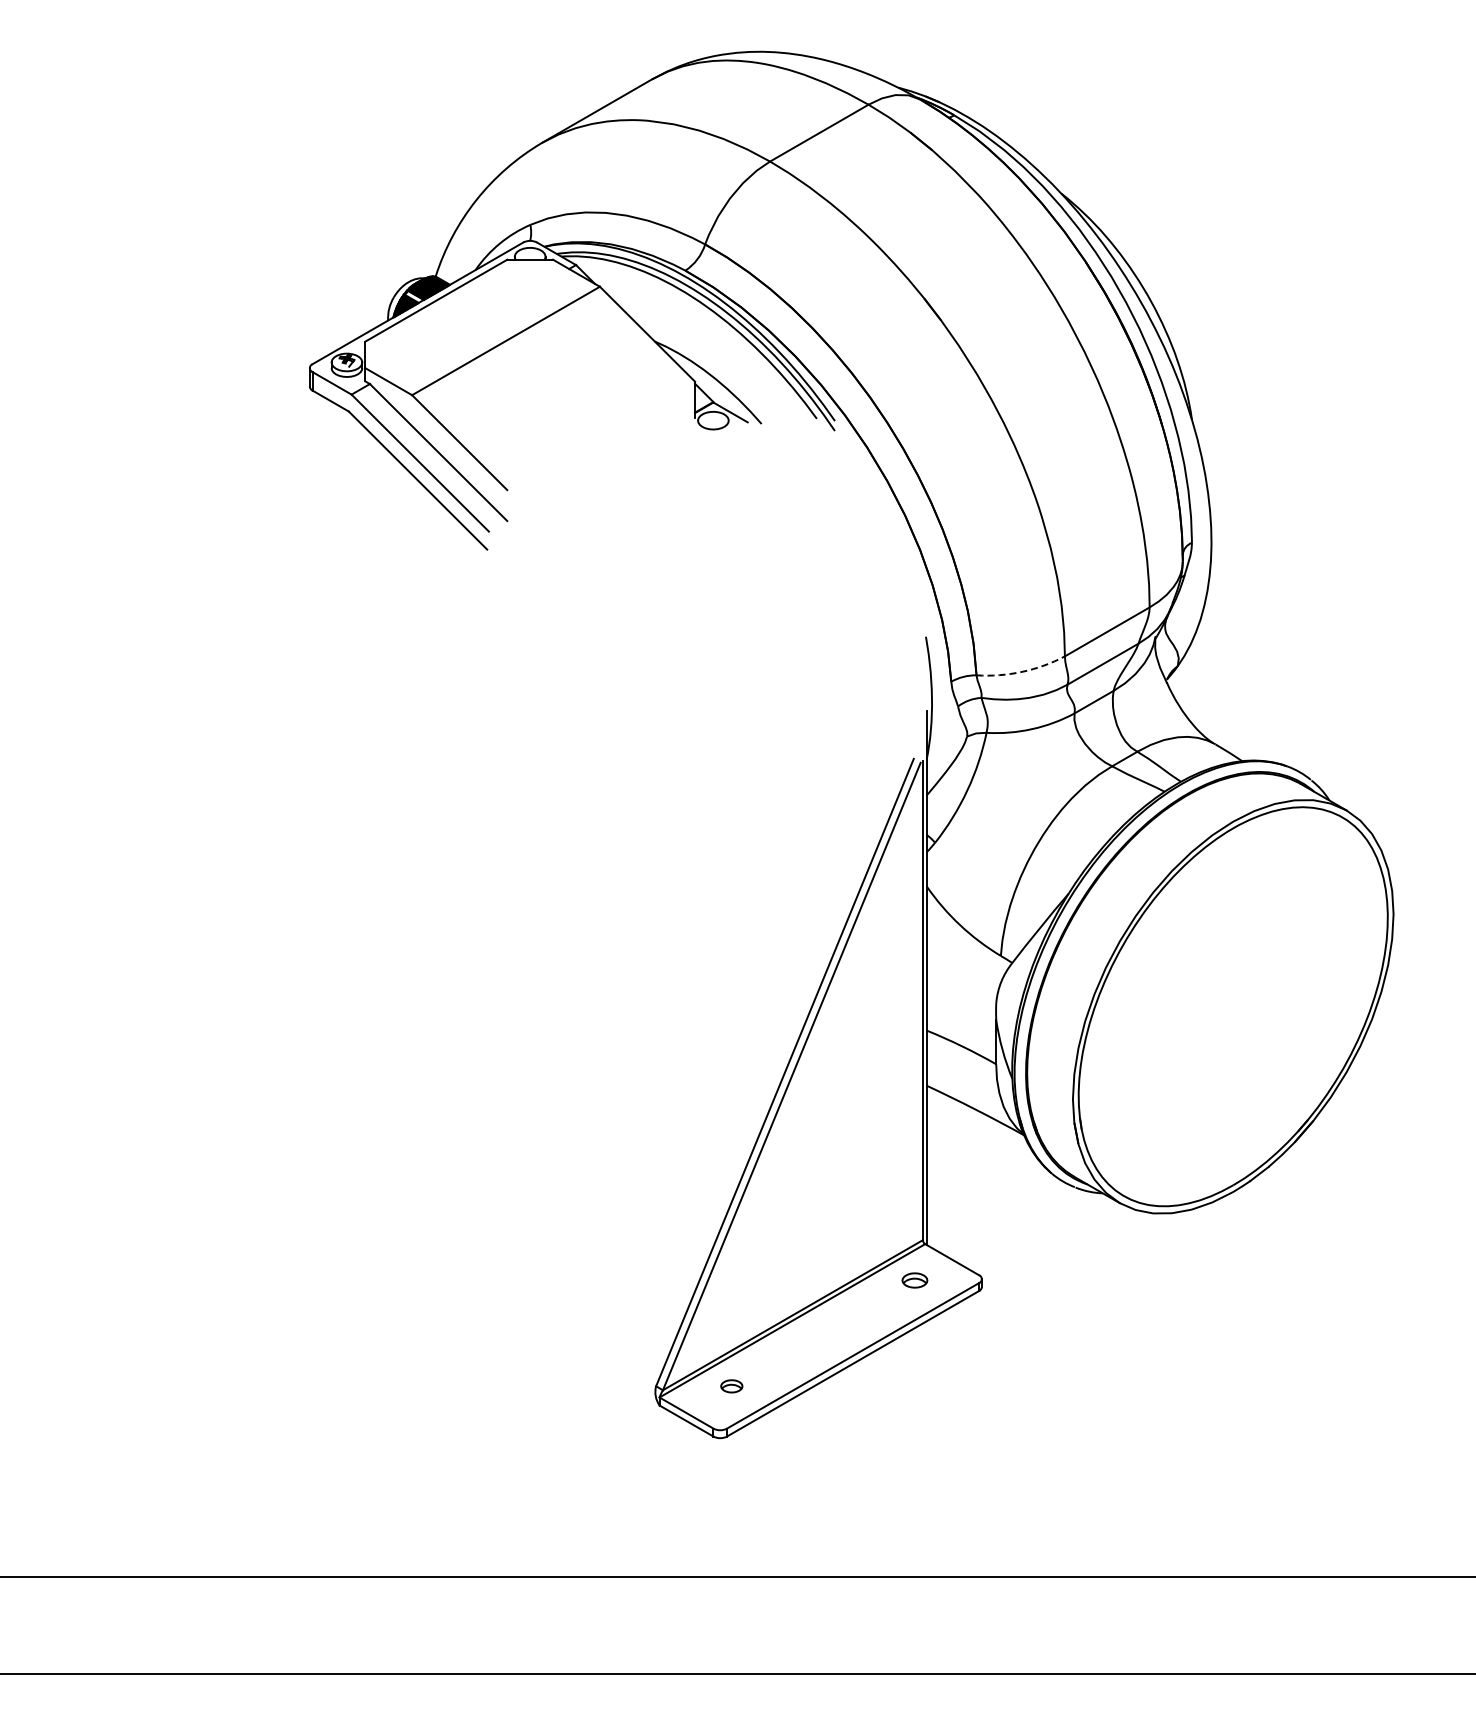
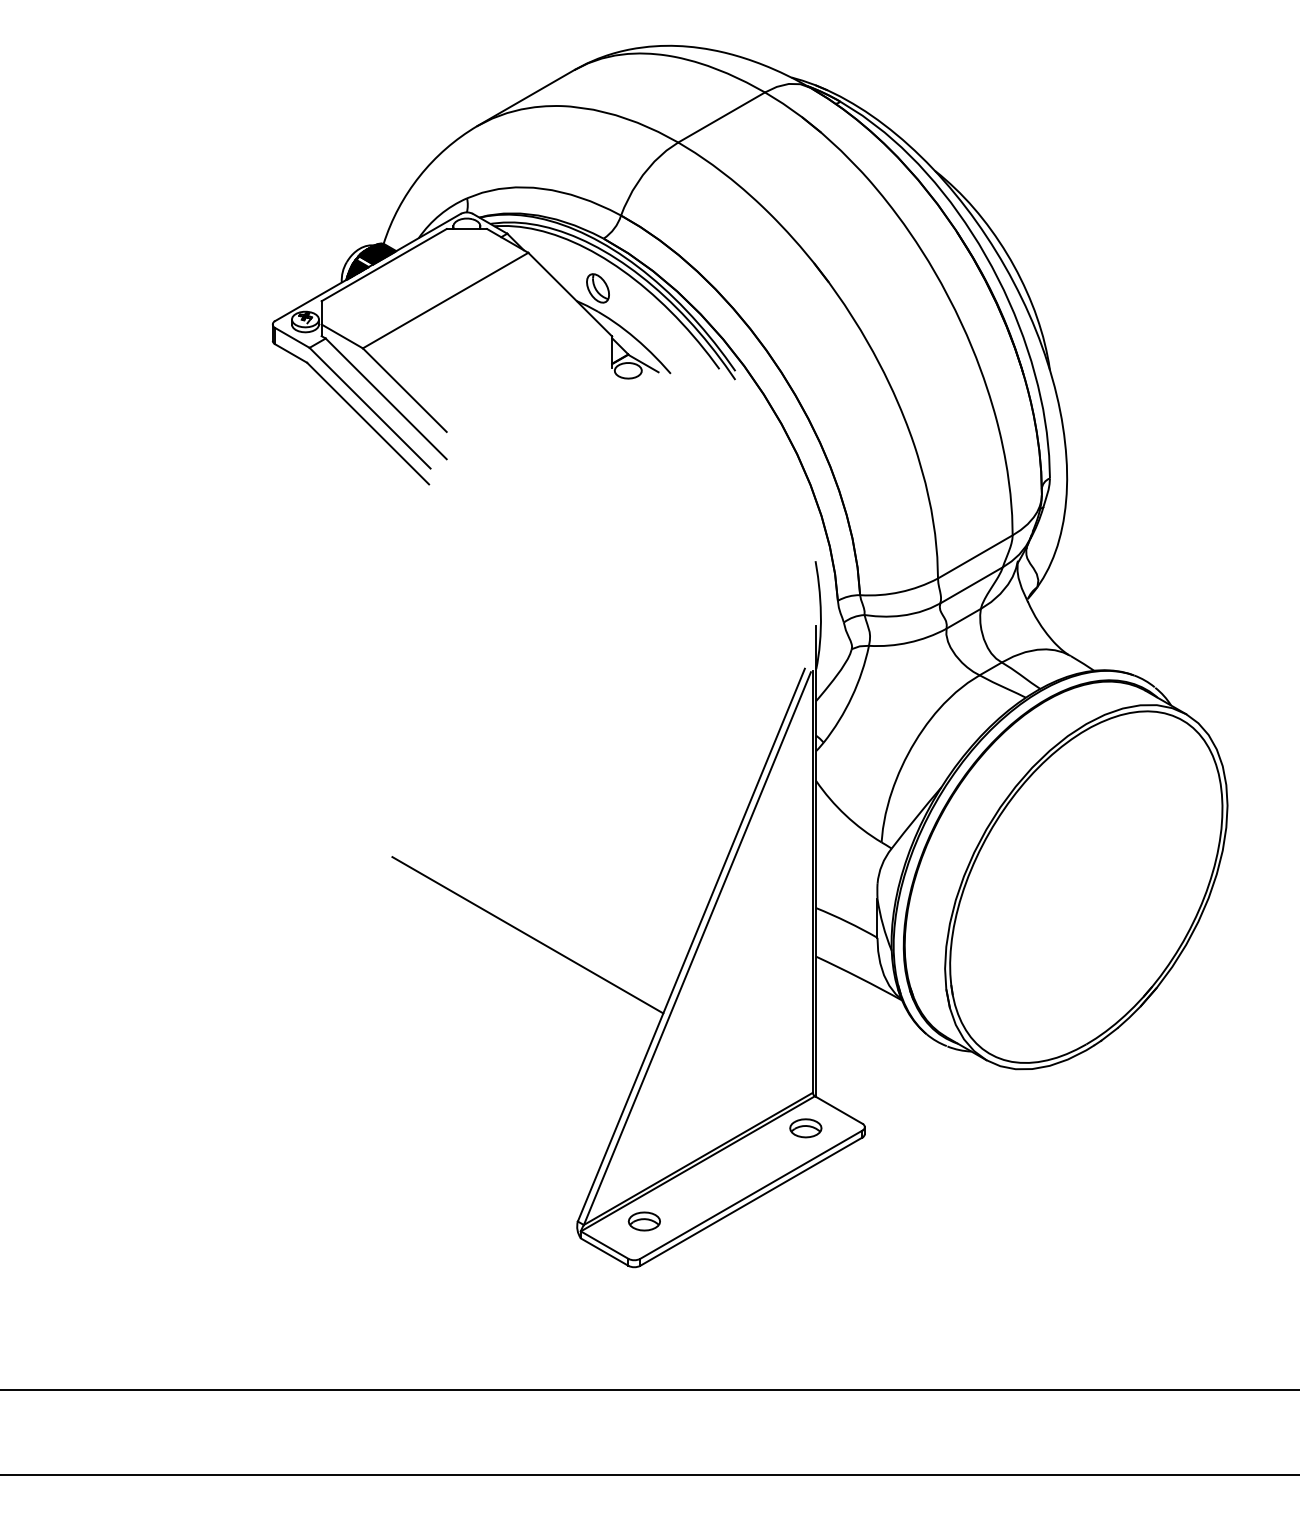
part: (678, 327) -> (597, 288), added
arc: (1022, 671) -> (900, 591), dashed -> solid
line: (599, 1061) -> (527, 935), added
part: (914, 1280) -> (805, 1128), size x1.43
part: (731, 1386) -> (644, 1221), size x1.67

